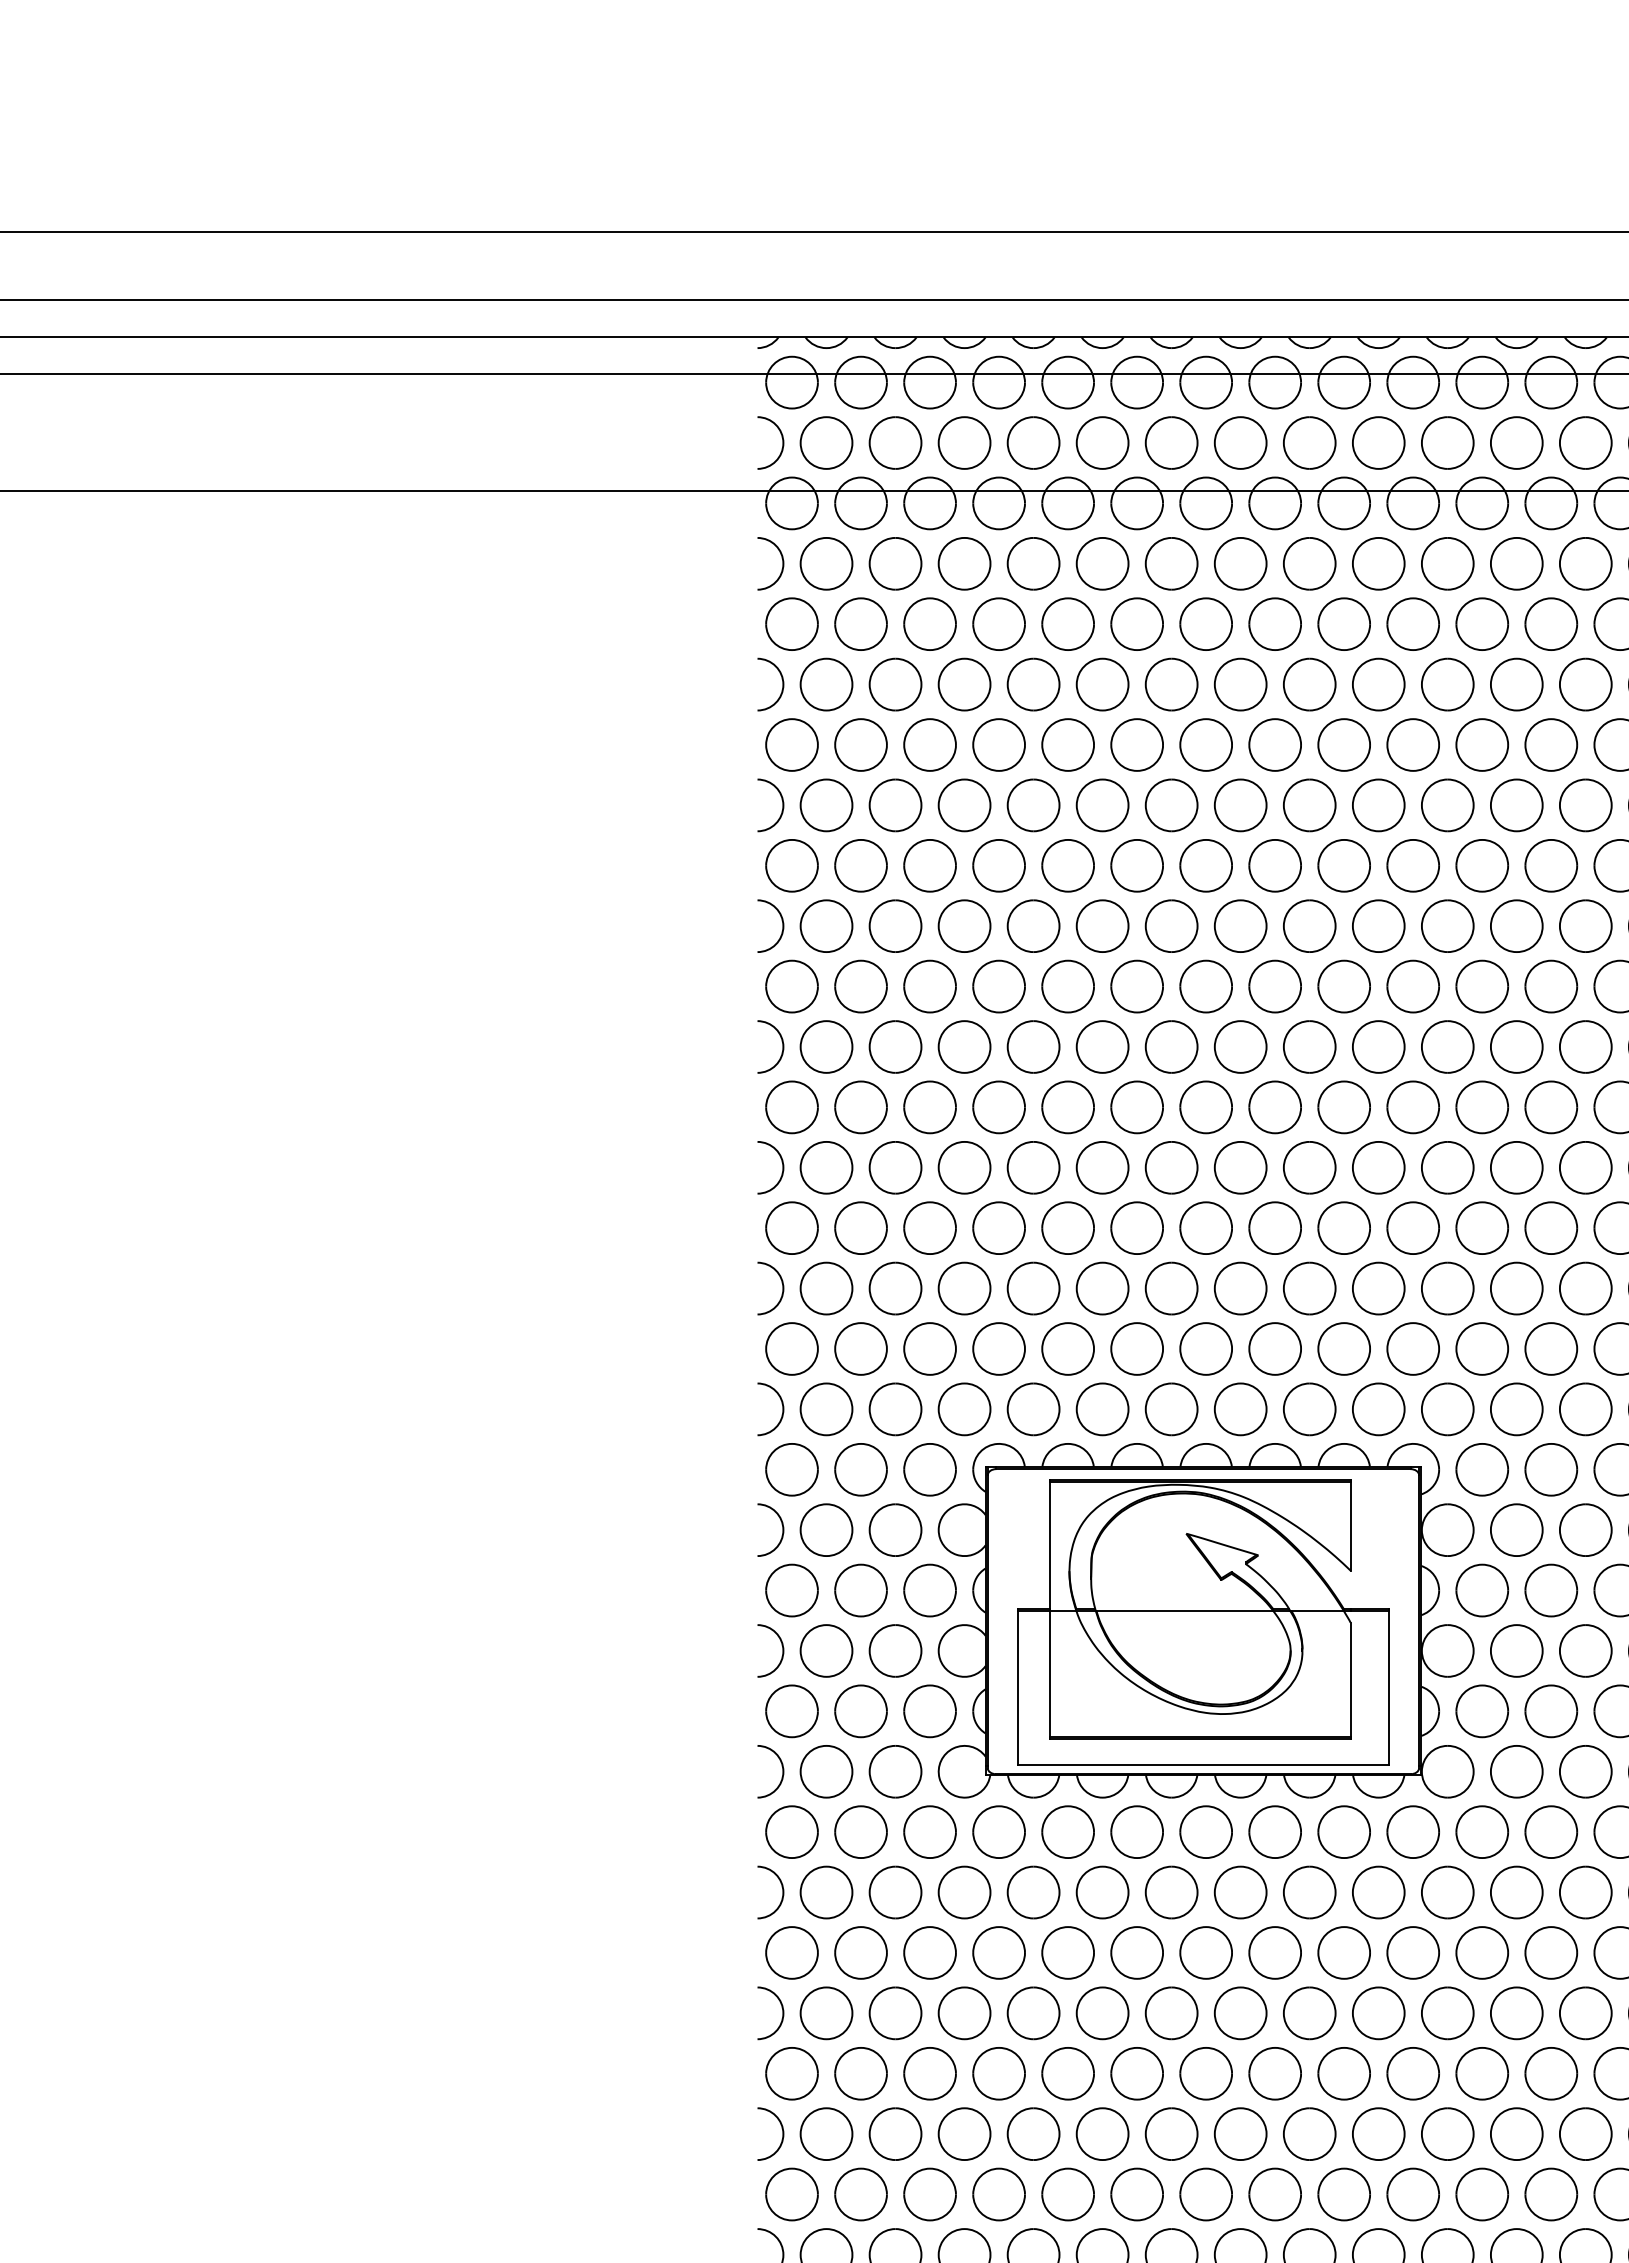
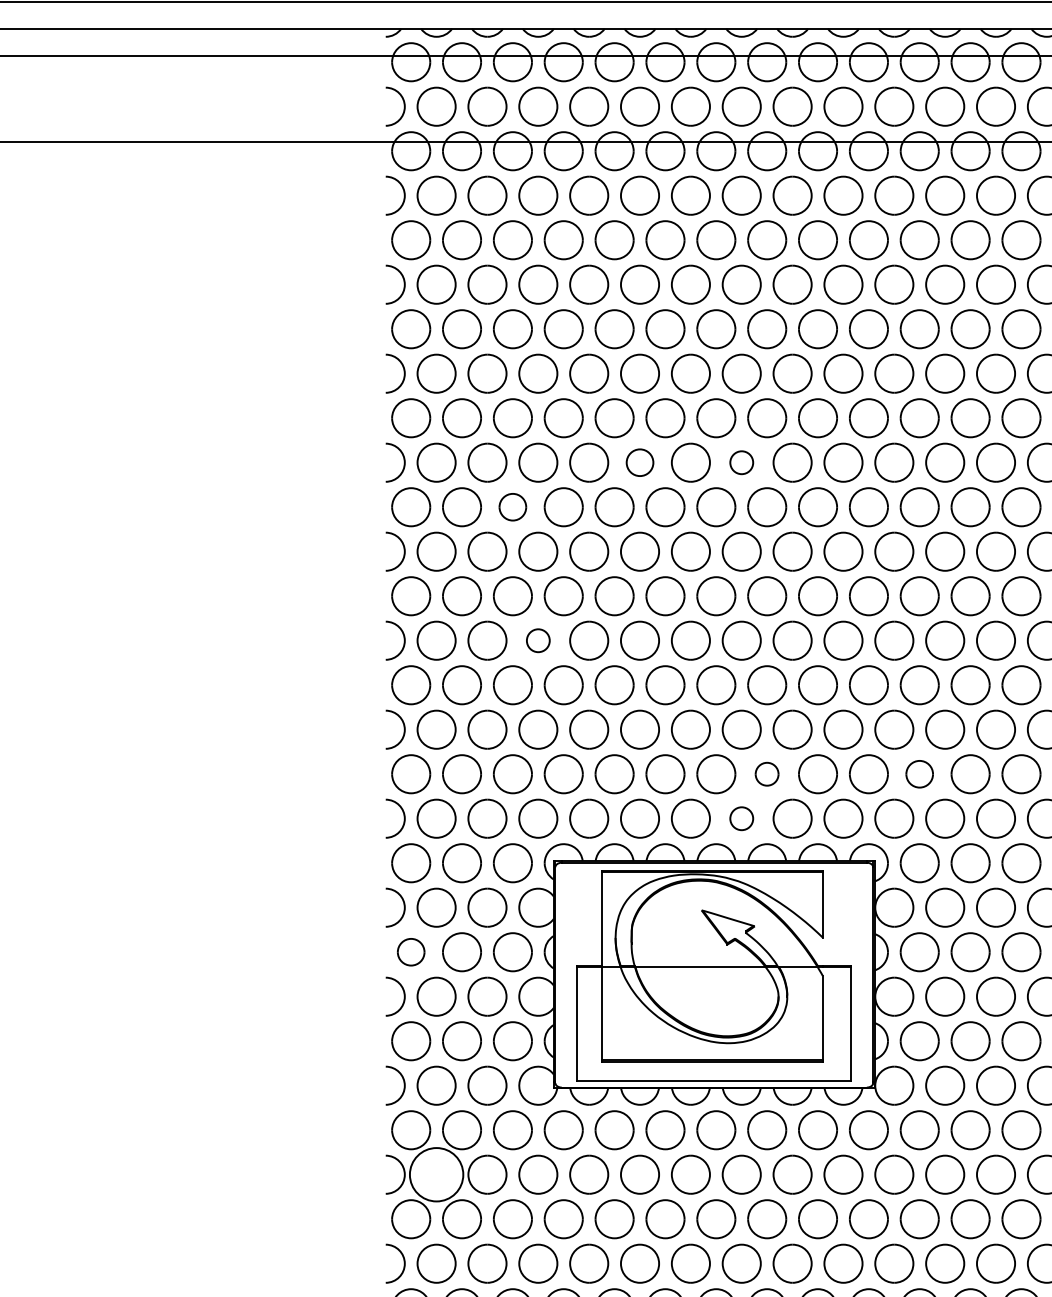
circle: (1102, 926) -> (639, 462), size x0.7
circle: (1240, 926) -> (741, 462), size x0.6
part: (929, 986) -> (512, 507), size x0.7
circle: (964, 1167) -> (538, 640), size x0.6
part: (1274, 1348) -> (766, 773), size x0.6
part: (1481, 1348) -> (919, 773), size x0.7
circle: (1240, 1409) -> (741, 818), size x0.6
part: (791, 1590) -> (410, 952), size x0.7
circle: (826, 1892) -> (436, 1174), size x1.4

